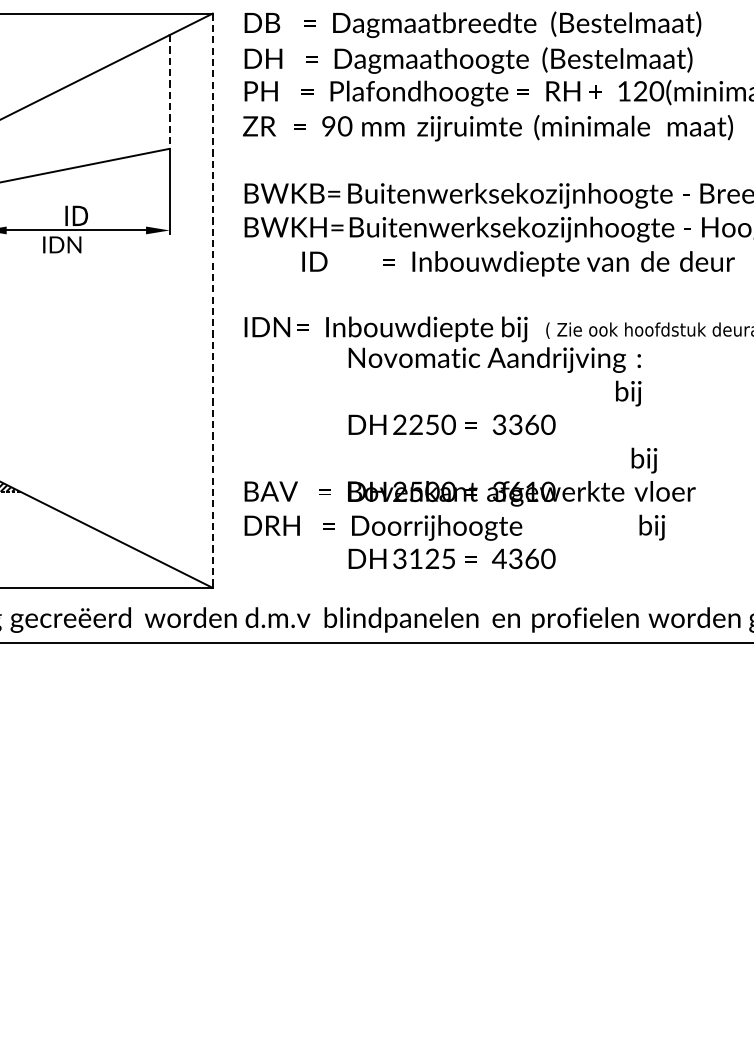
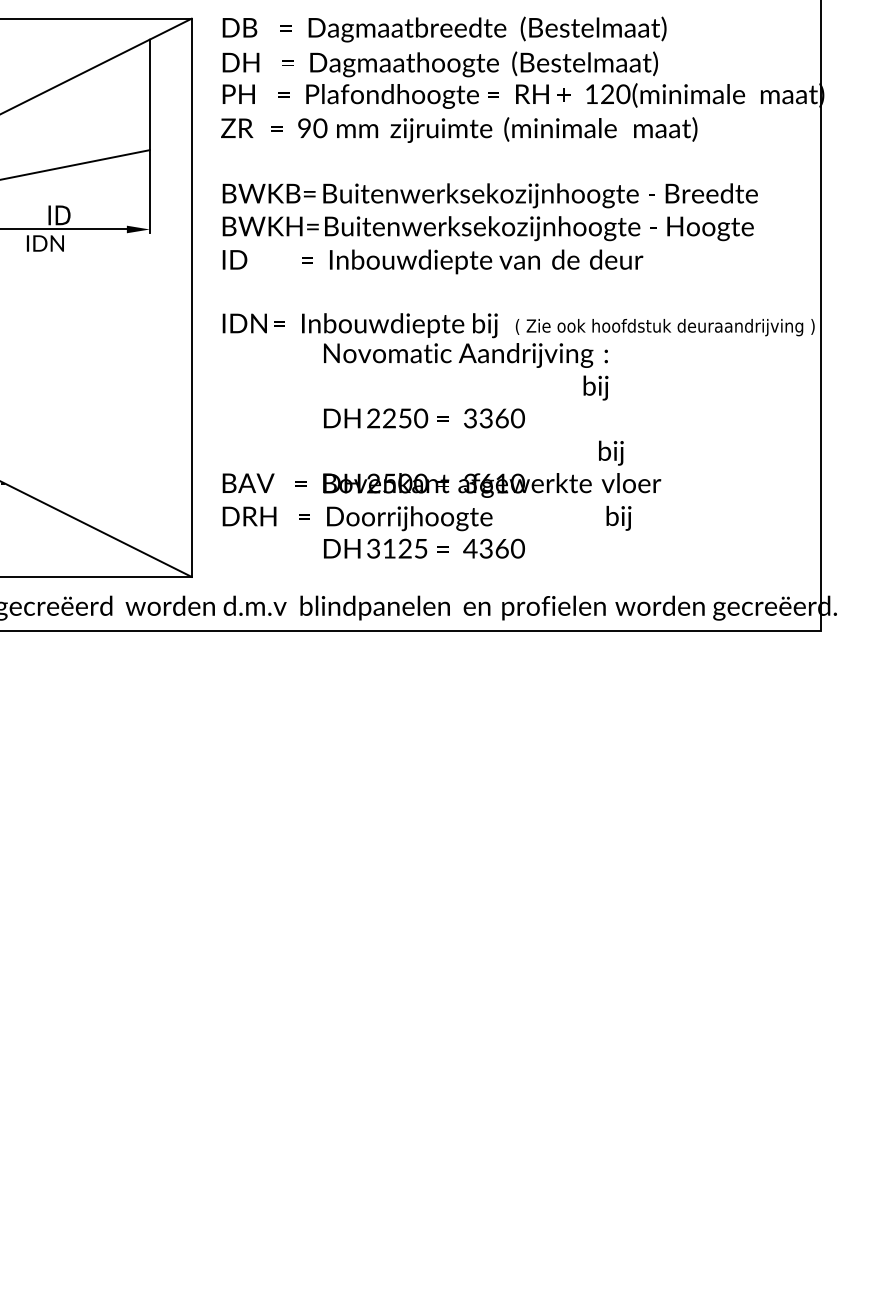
line: (169, 92) -> (149, 95), dashed -> solid
text: (518, 263) -> (432, 261), moved
line: (212, 301) -> (191, 298), dashed -> solid

